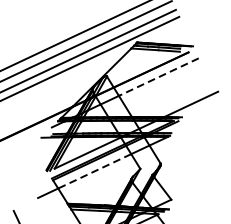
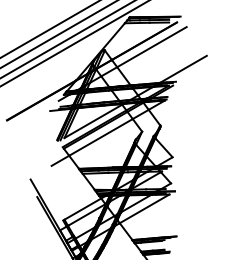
line: (158, 77) -> (151, 47), dashed -> solid
line: (95, 171) -> (101, 137), dashed -> solid

